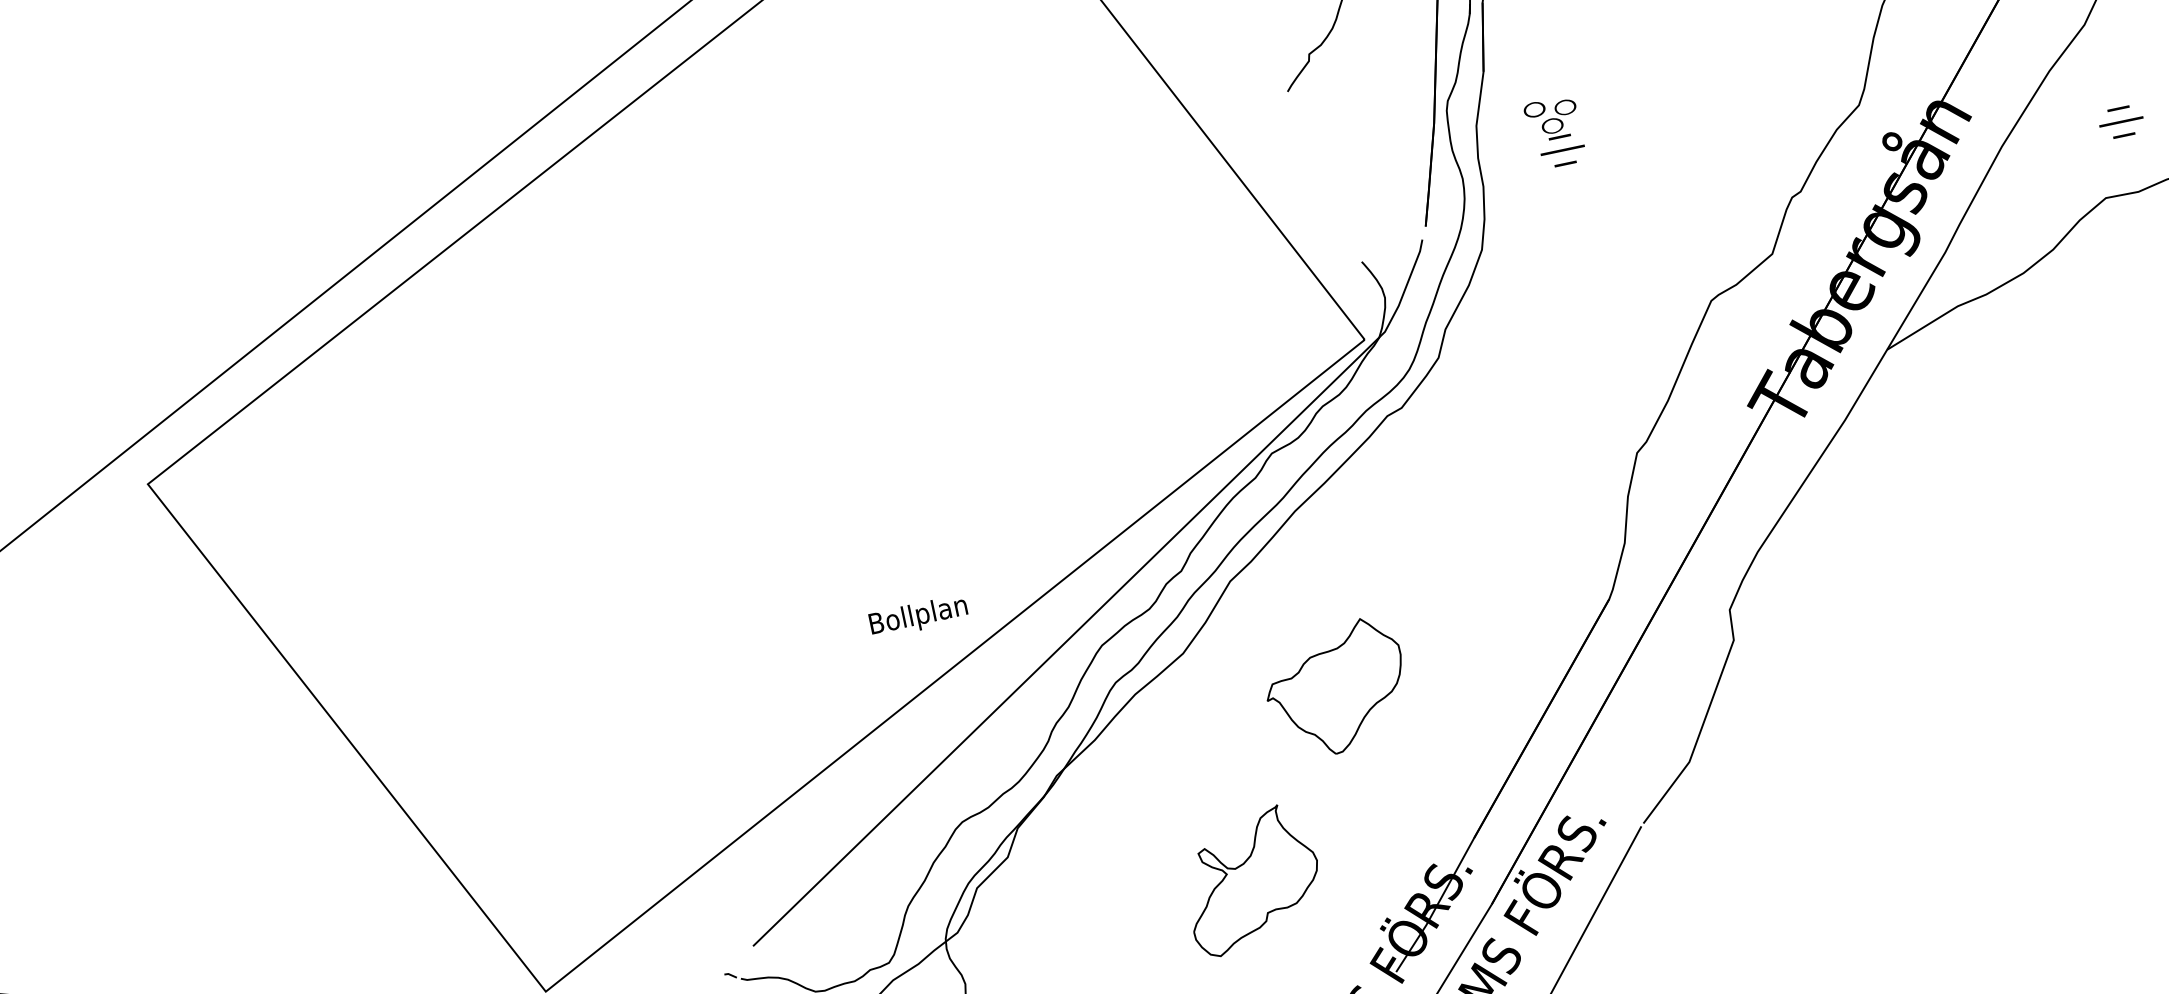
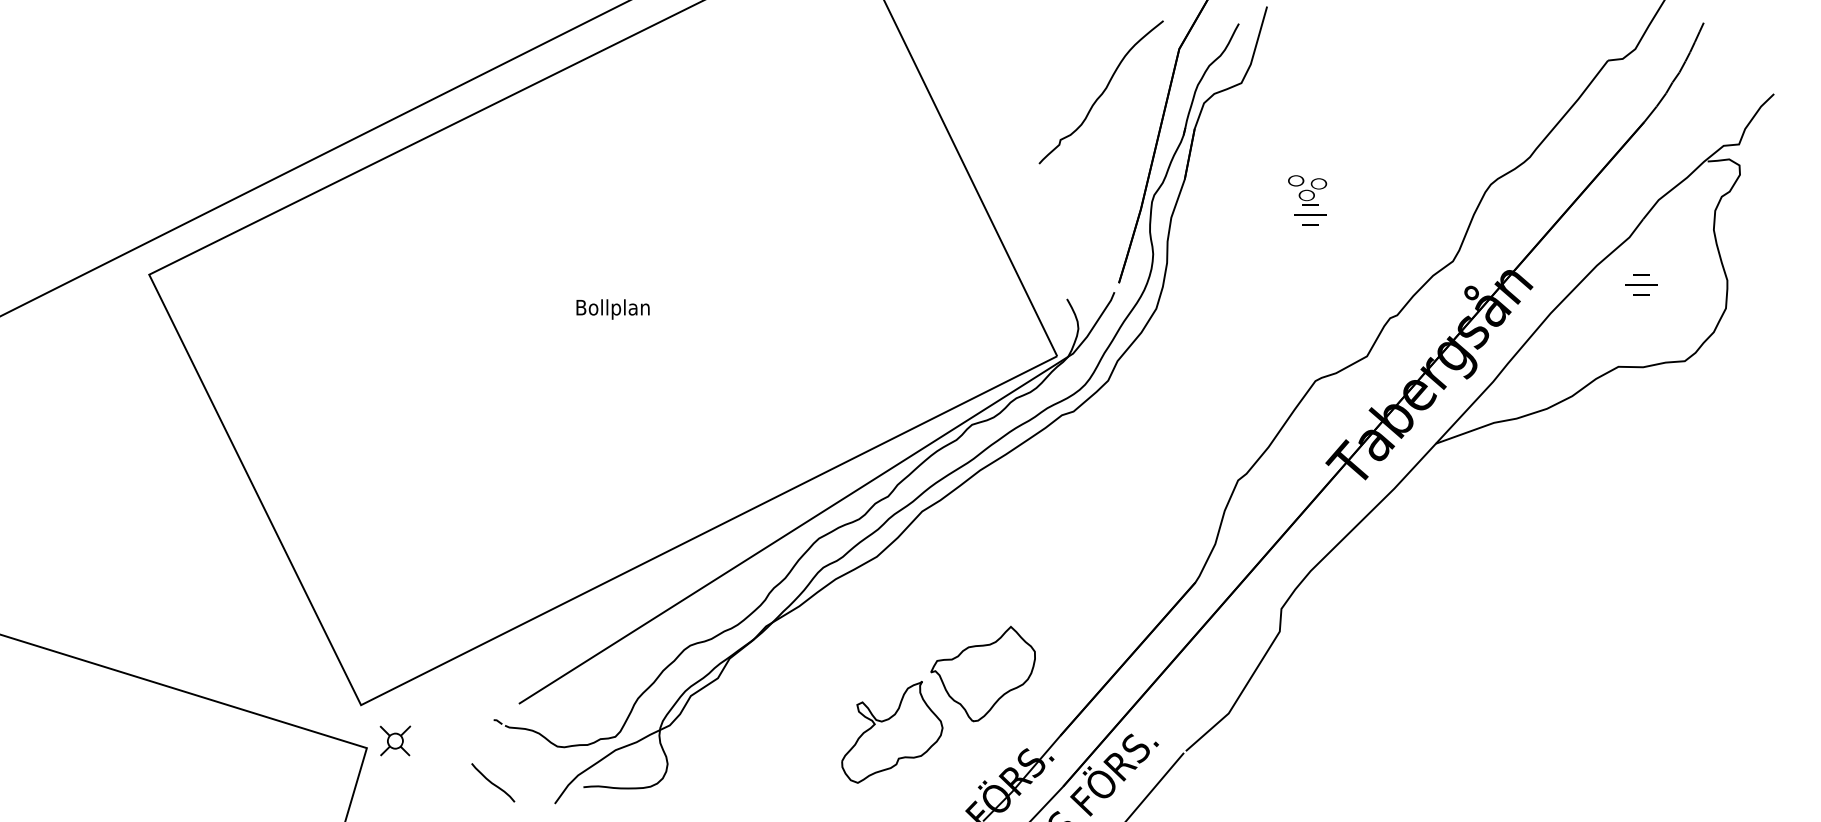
part: (2121, 121) -> (1641, 284), moved
part: (1554, 132) -> (1307, 200), moved
text: (918, 616) -> (612, 309), moved
part: (1335, 688) -> (982, 673), moved

